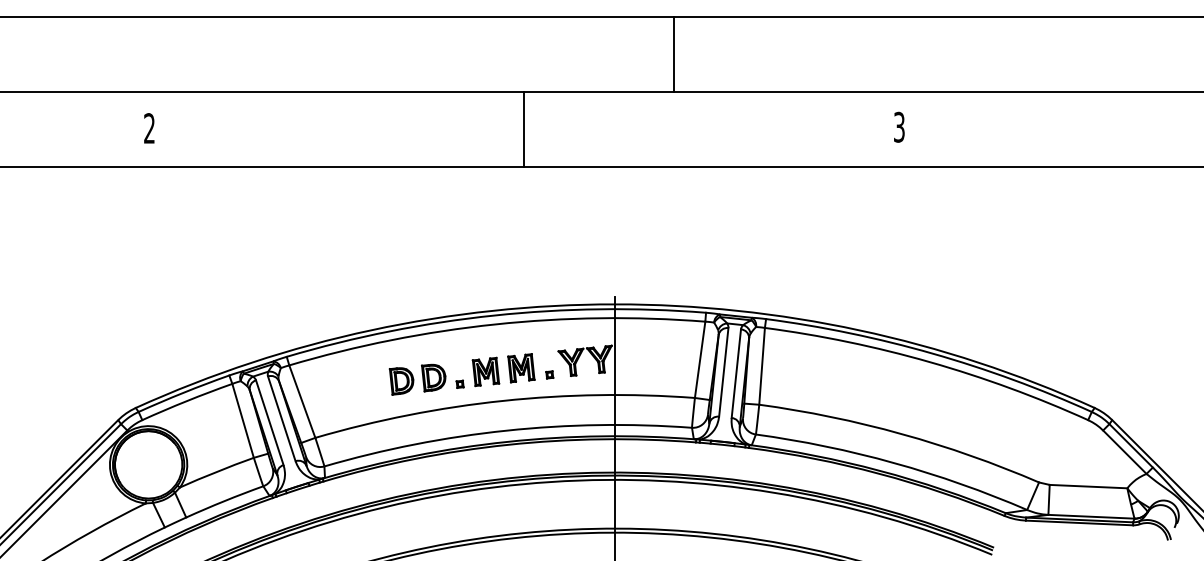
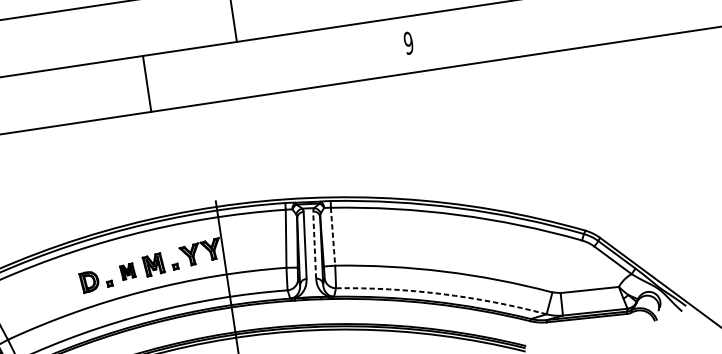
text: (898, 127) -> (408, 43), 3 -> 9
line: (524, 128) -> (147, 83), moved
line: (762, 366) -> (333, 236), solid -> dashed
part: (485, 371) -> (127, 271), size x0.7
line: (736, 373) -> (314, 244), solid -> dashed
part: (401, 381) -> (65, 288), removed
arc: (894, 463) -> (442, 294), solid -> dashed

